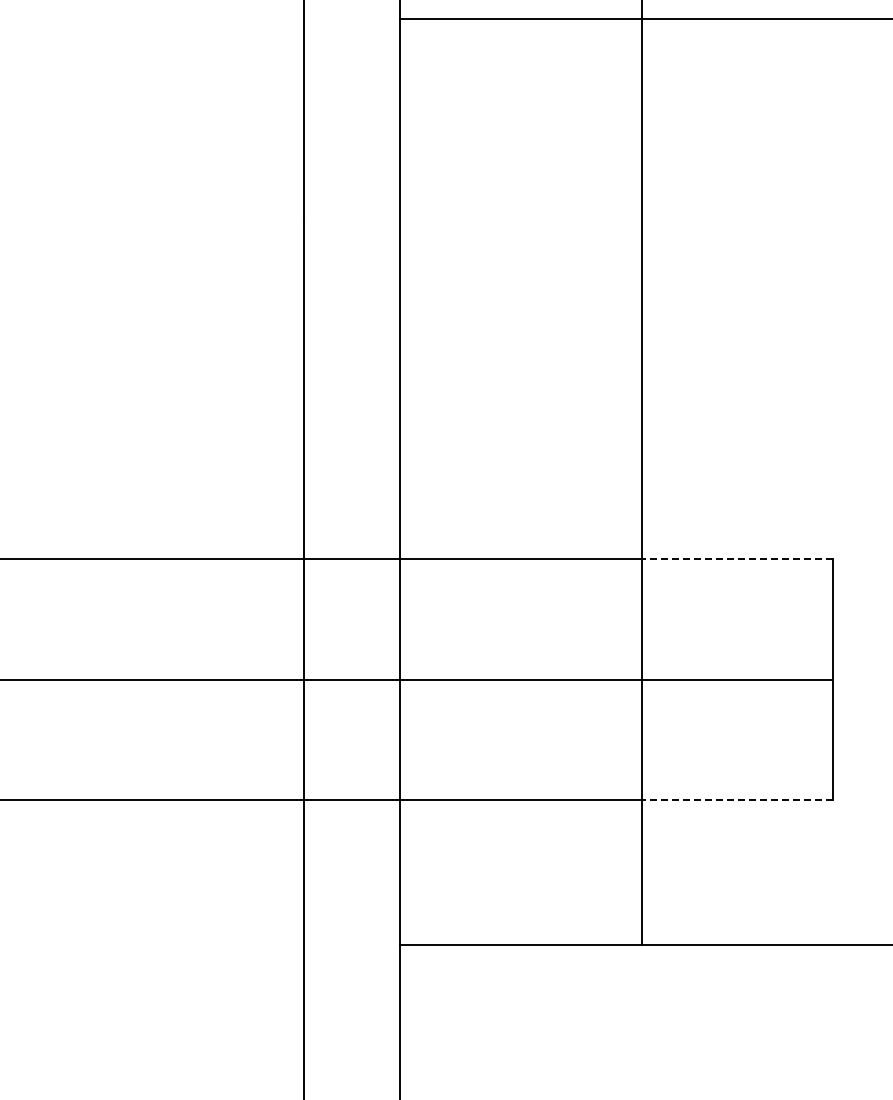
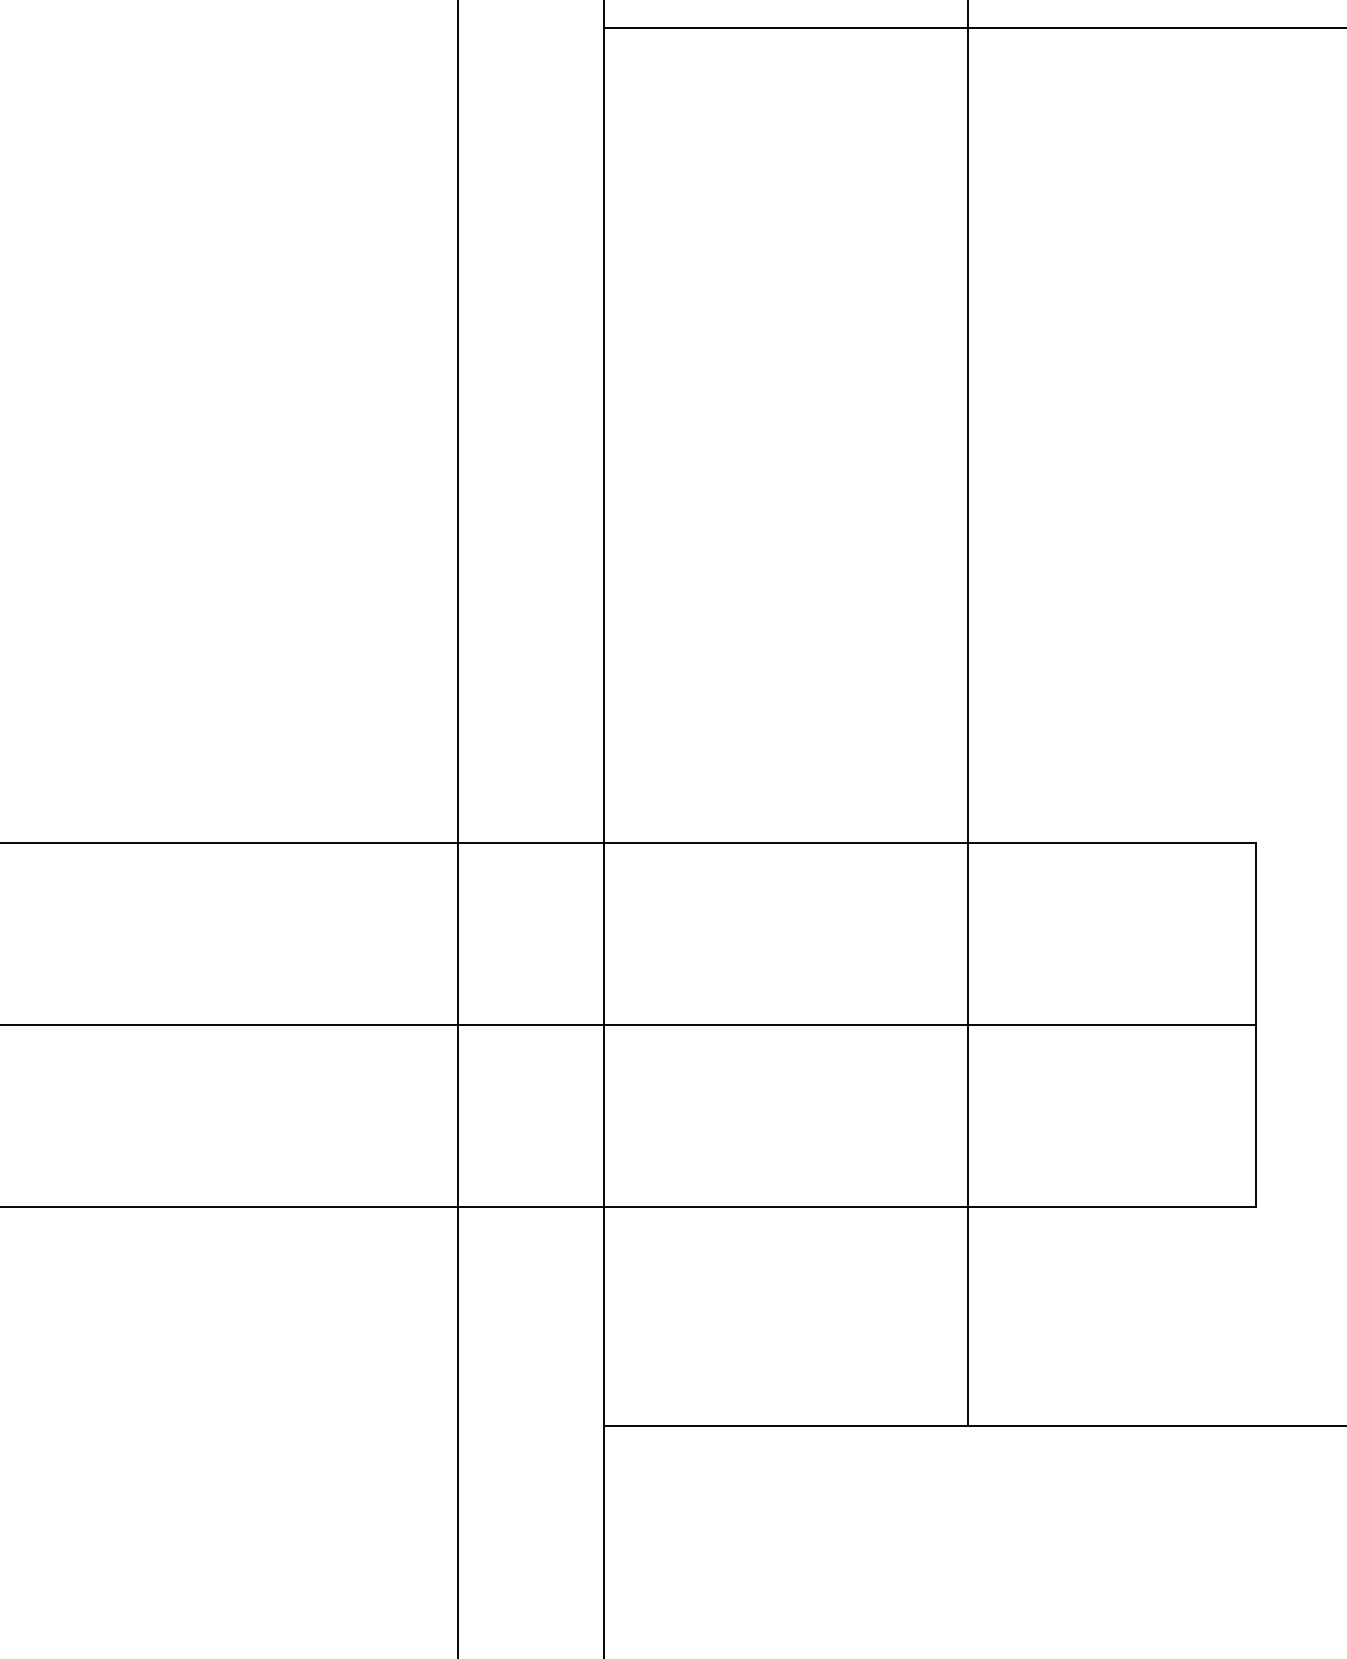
line: (737, 559) -> (1112, 843), dashed -> solid
line: (737, 800) -> (1112, 1207), dashed -> solid

